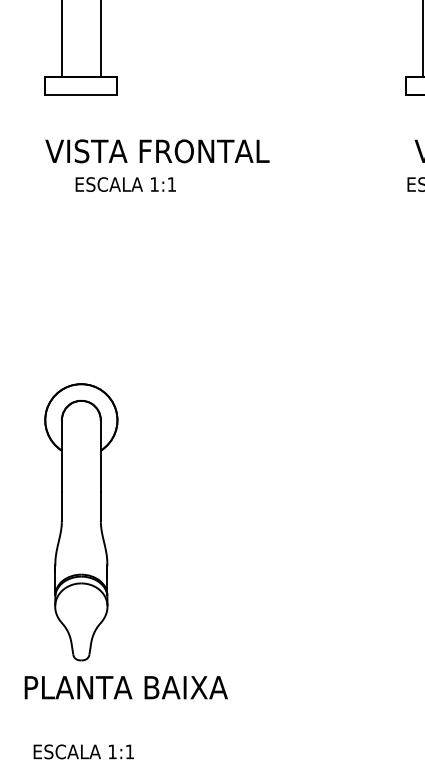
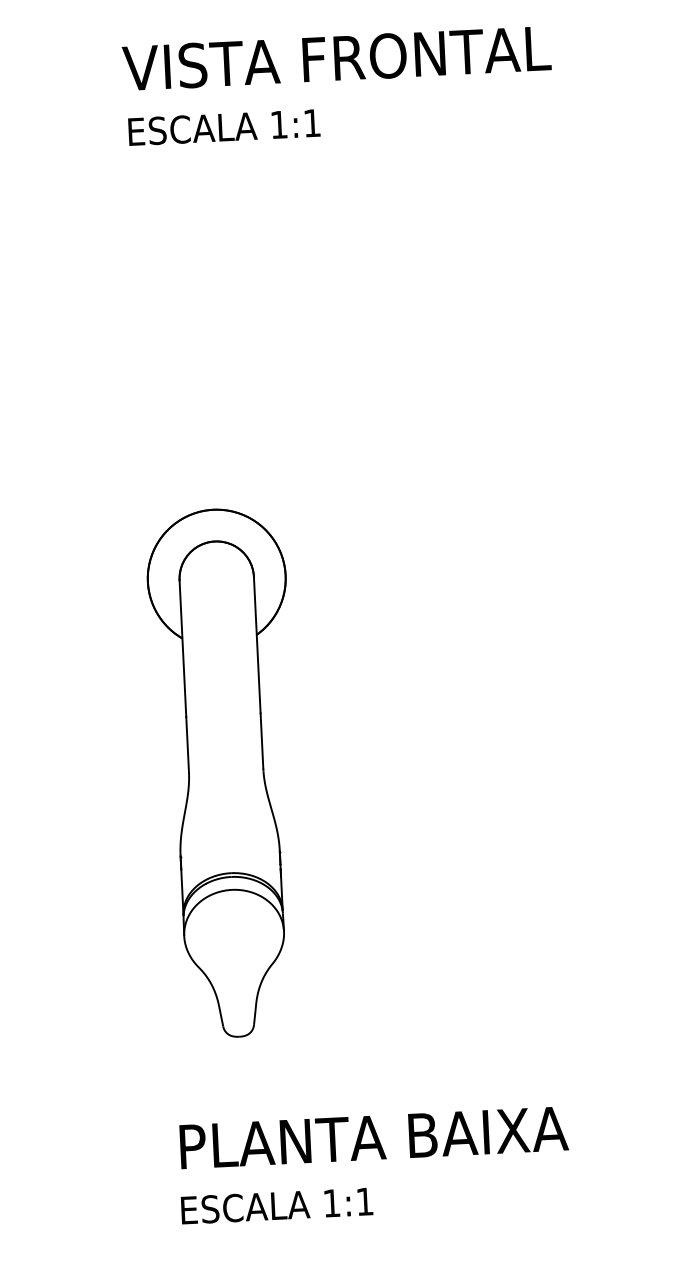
text: (125, 184) -> (223, 127), moved
text: (125, 687) -> (372, 1137), moved
text: (83, 751) -> (276, 1205), moved

